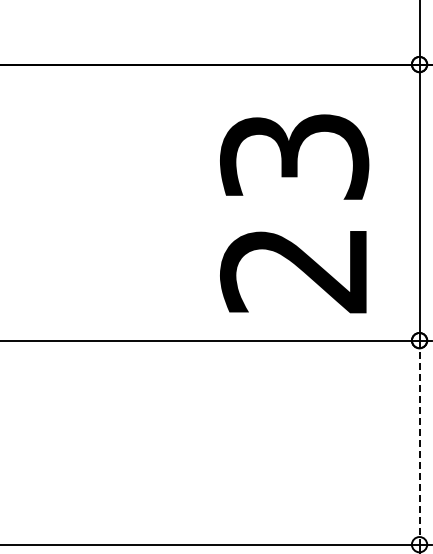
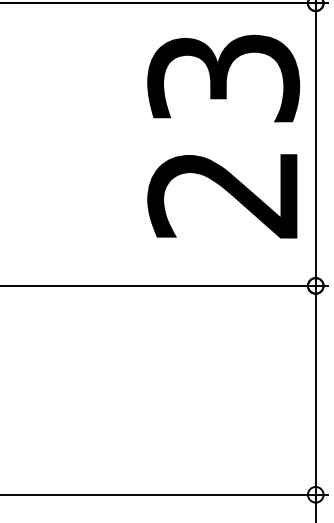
text: (294, 213) -> (223, 136), moved
line: (419, 443) -> (315, 391), dashed -> solid

